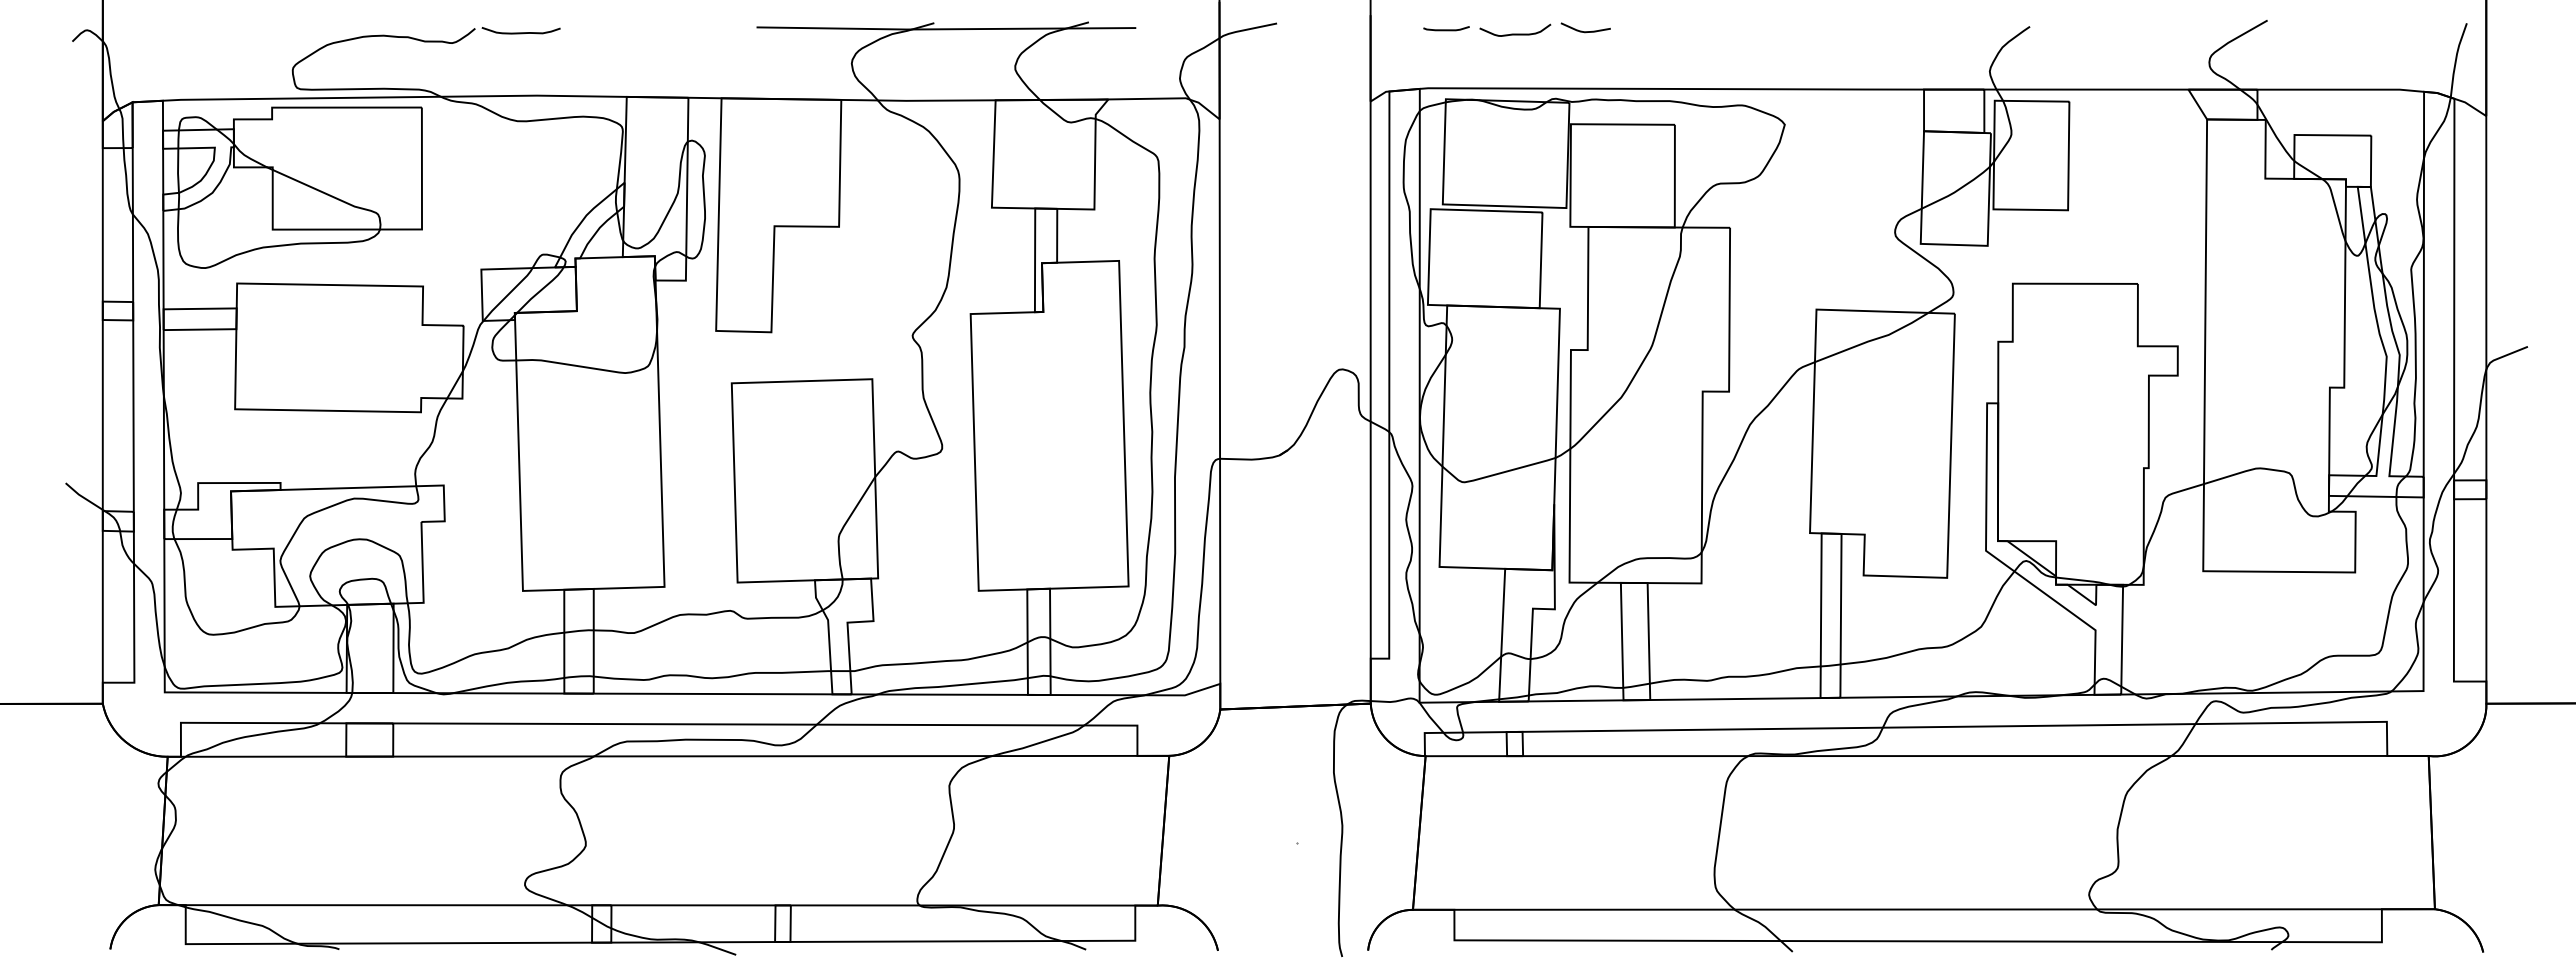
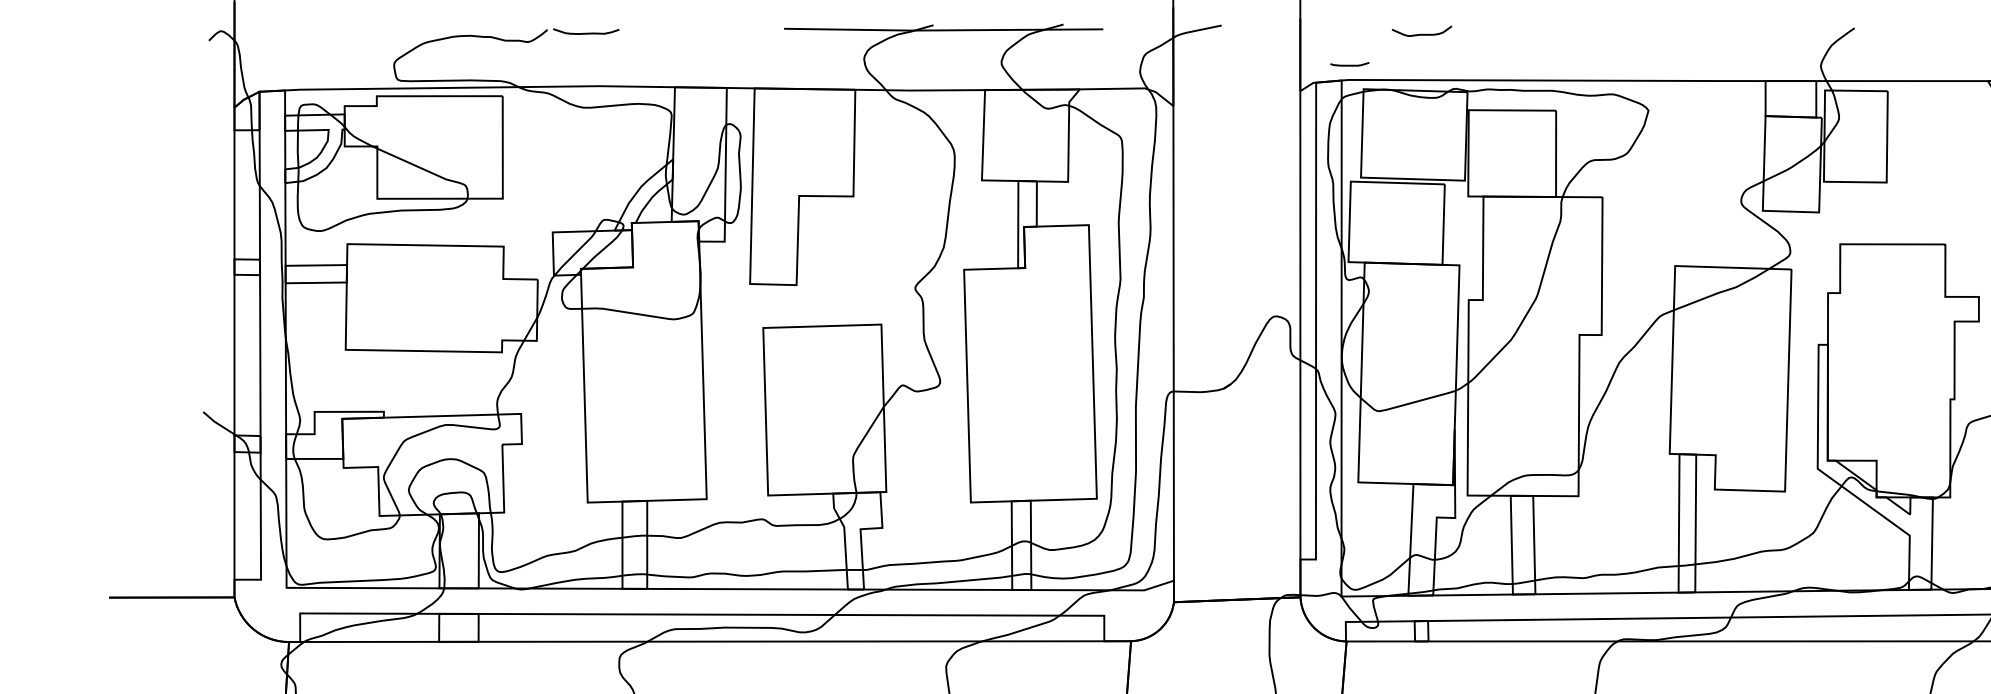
curve: (1446, 29) -> (1349, 65), moved
curve: (1585, 31) -> (1480, 32), removed

